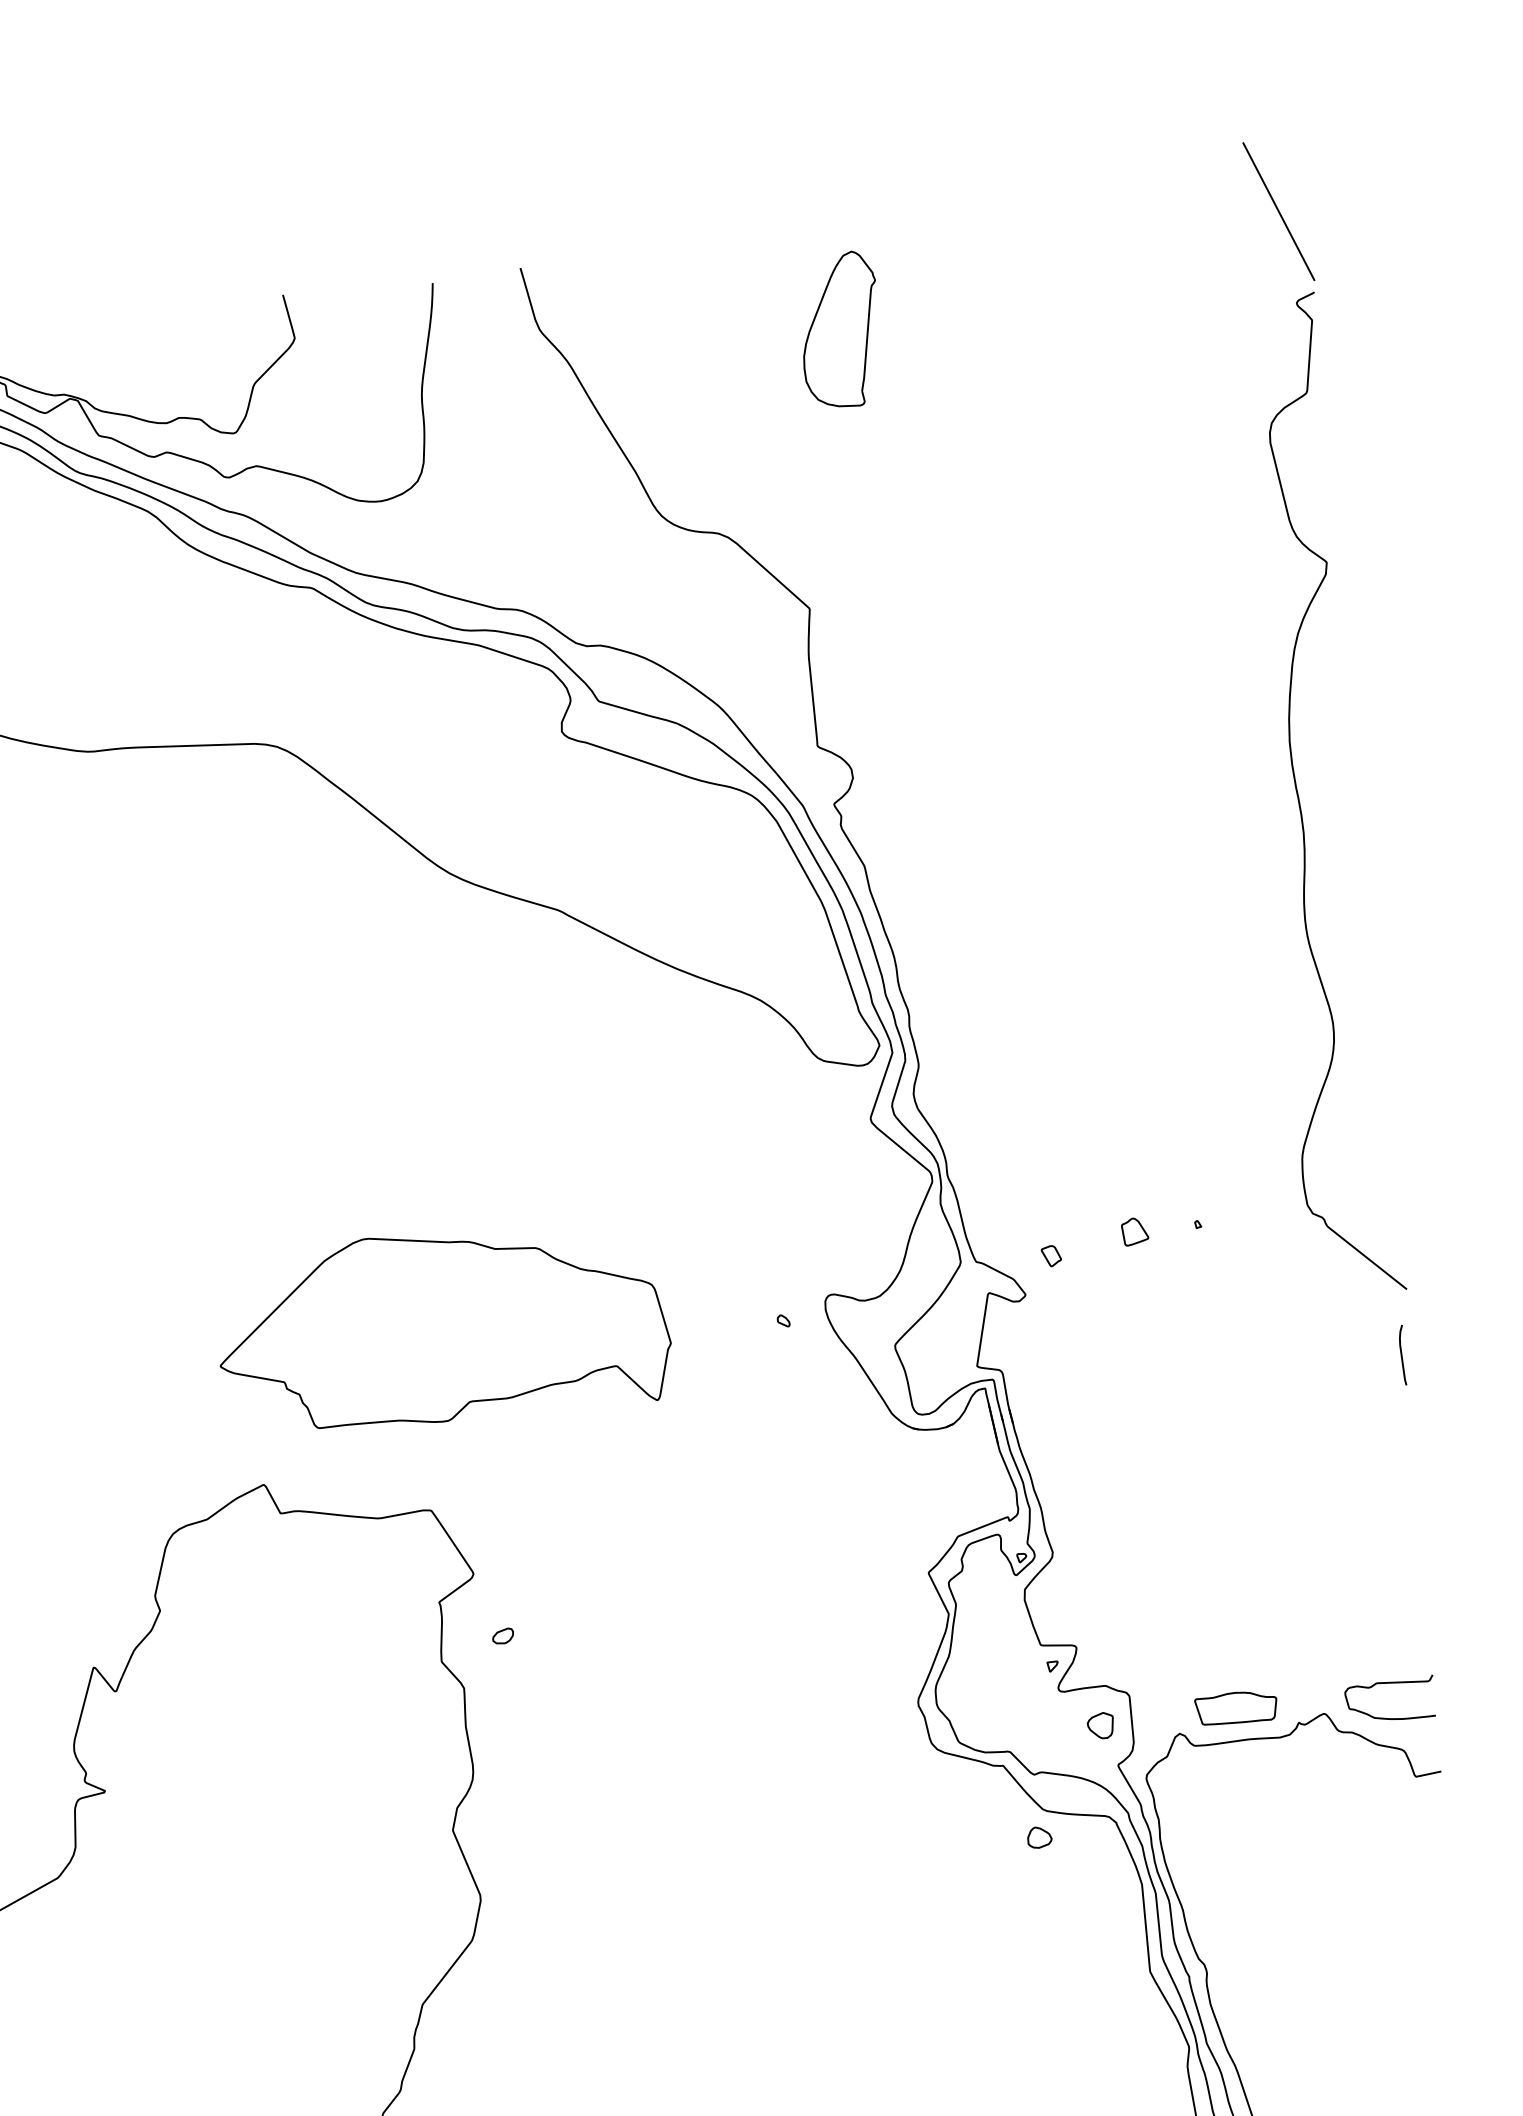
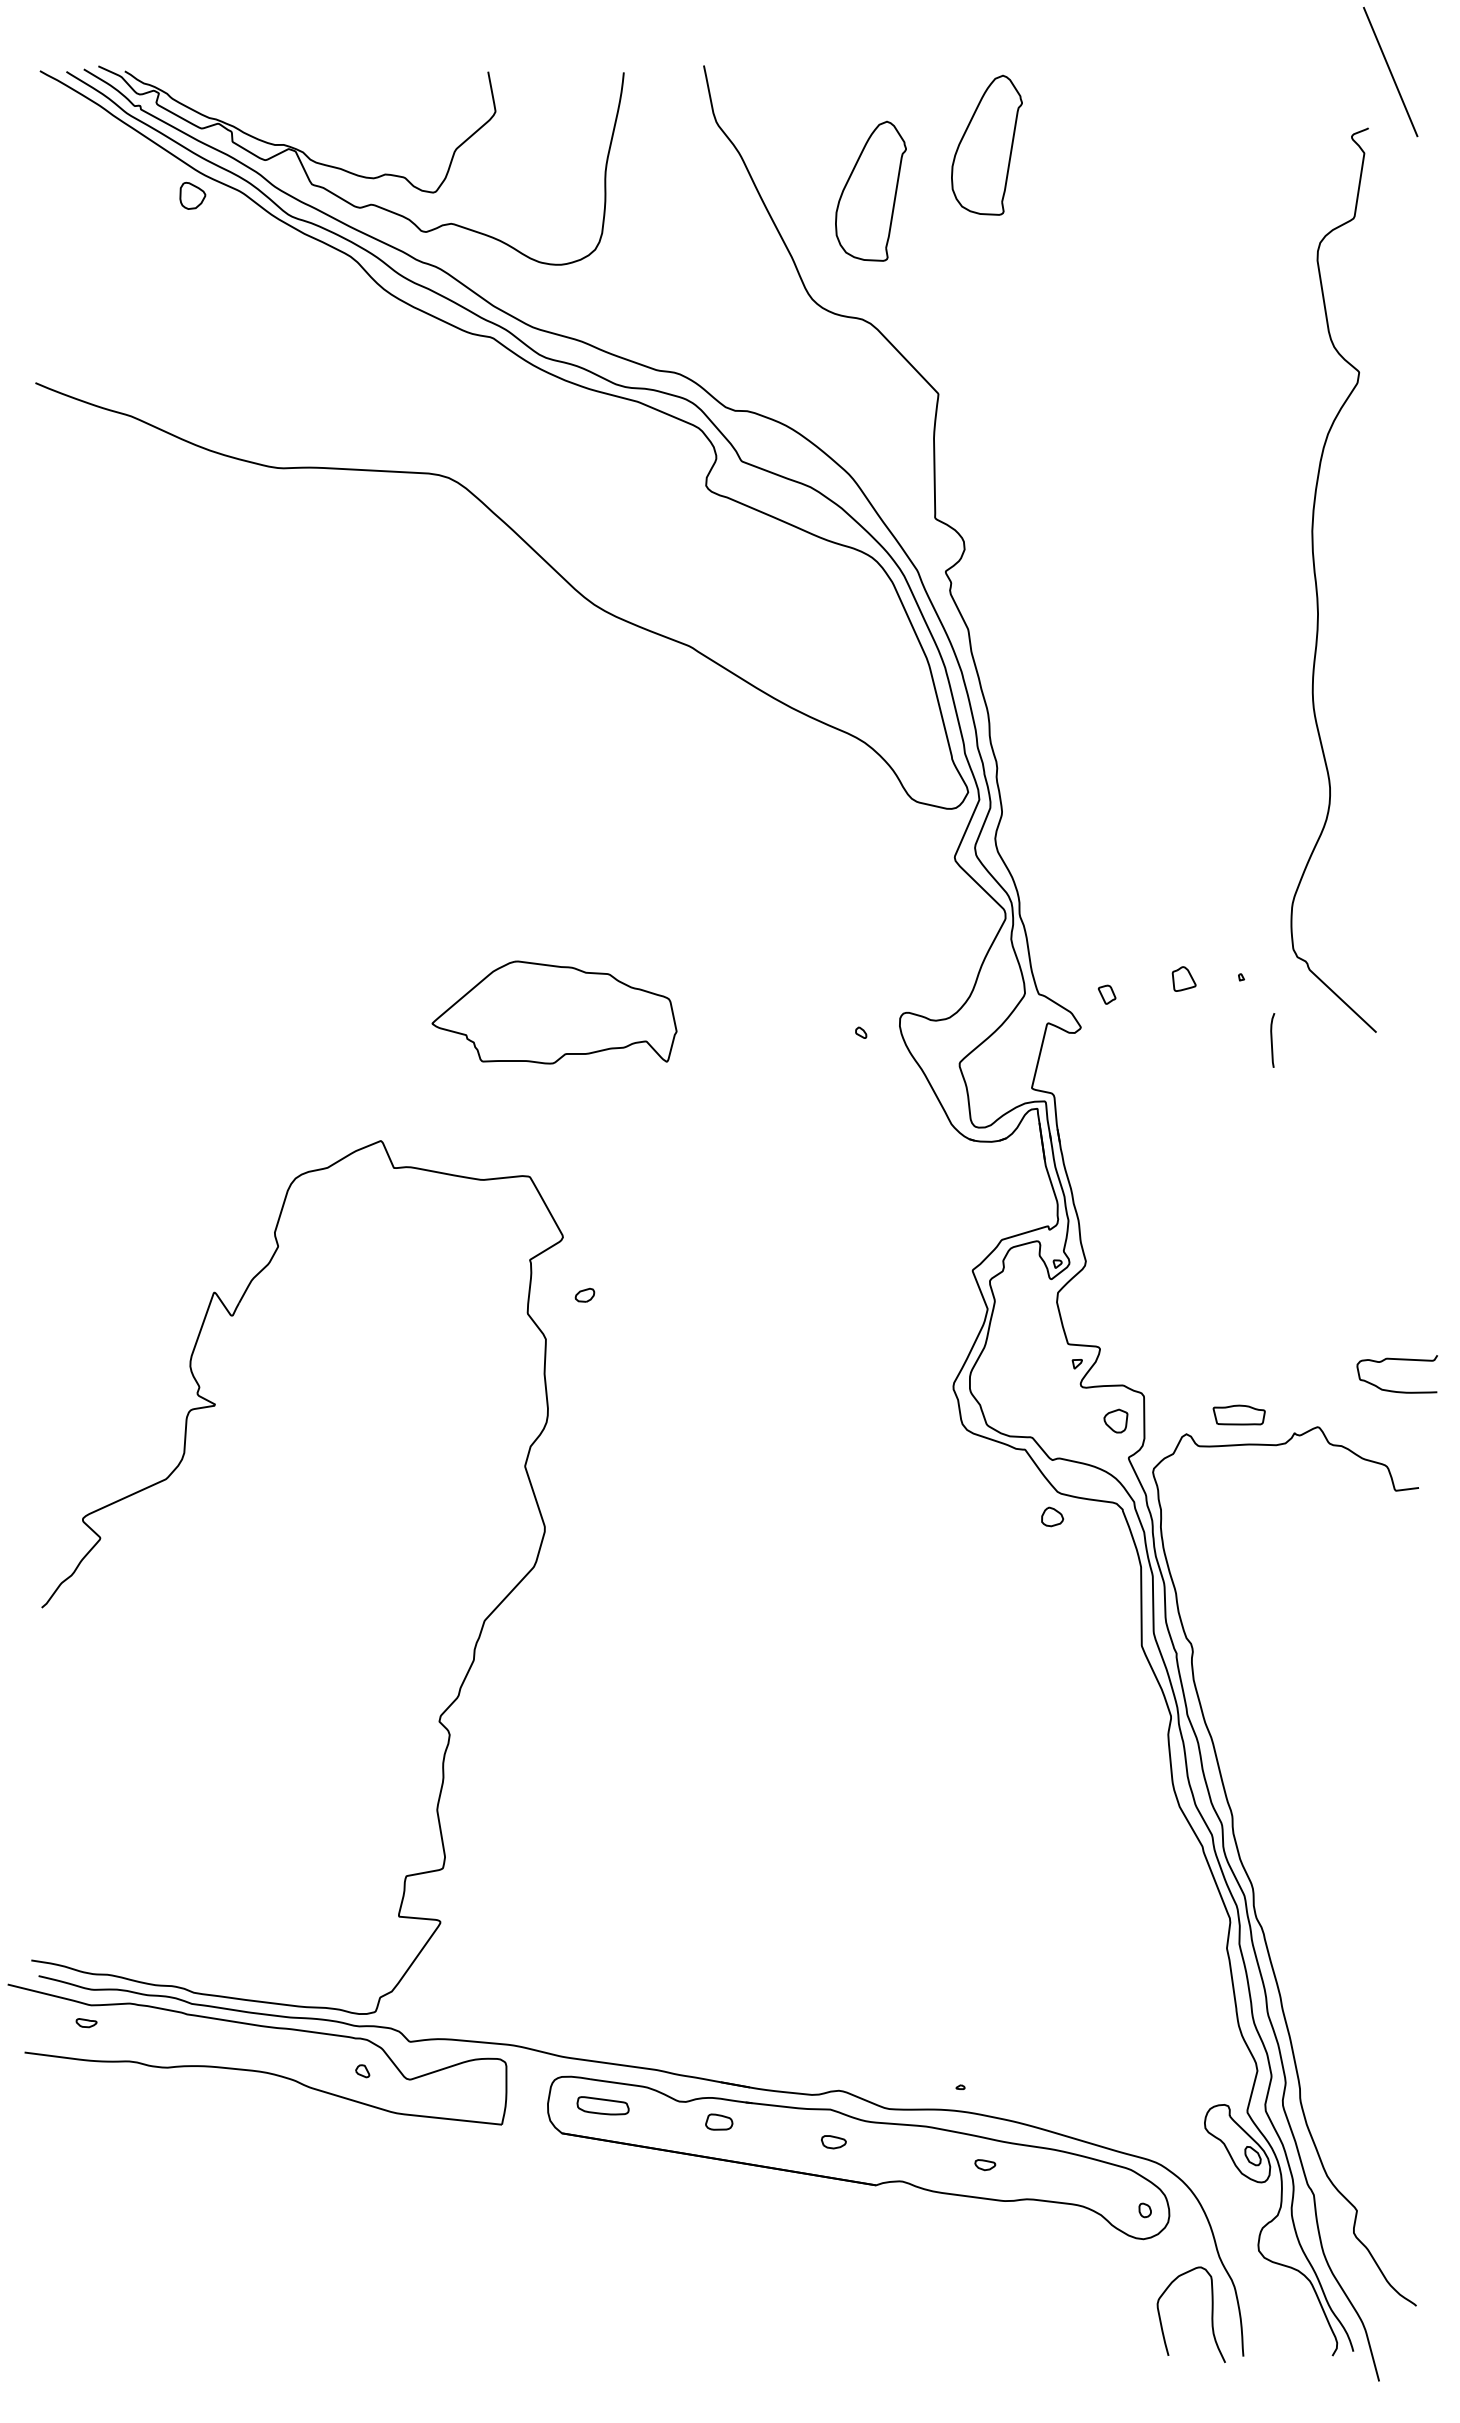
part: (715, 390) -> (870, 190), added
curve: (1298, 795) -> (1316, 579), moved
part: (443, 1326) -> (554, 1012), size x0.6
curve: (1402, 1355) -> (1272, 1040), moved
curve: (1389, 1684) -> (1397, 1360), moved
part: (1235, 1707) -> (1238, 1414), size x0.7

